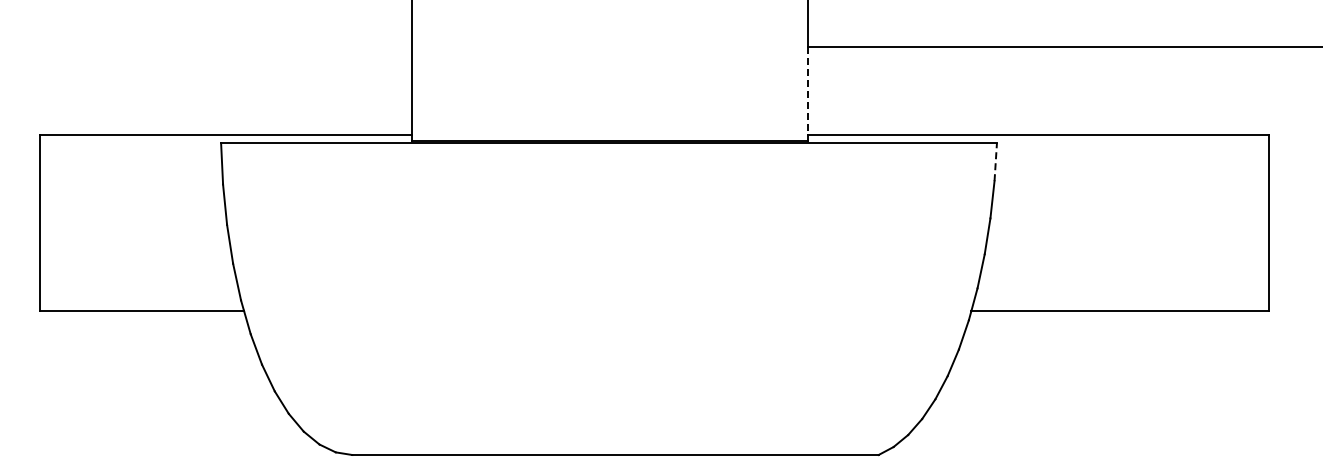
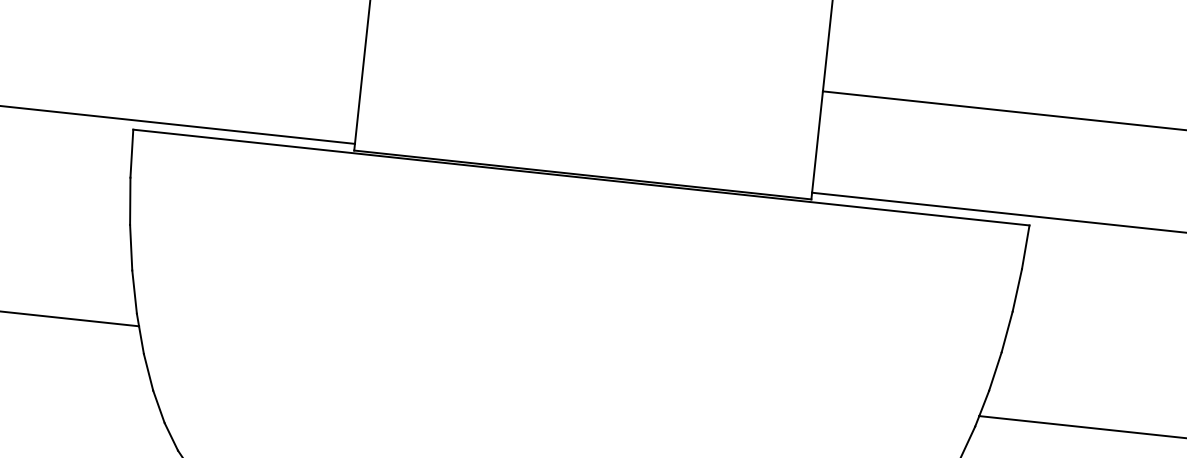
line: (807, 91) -> (817, 142), dashed -> solid
line: (995, 161) -> (1025, 246), dashed -> solid

